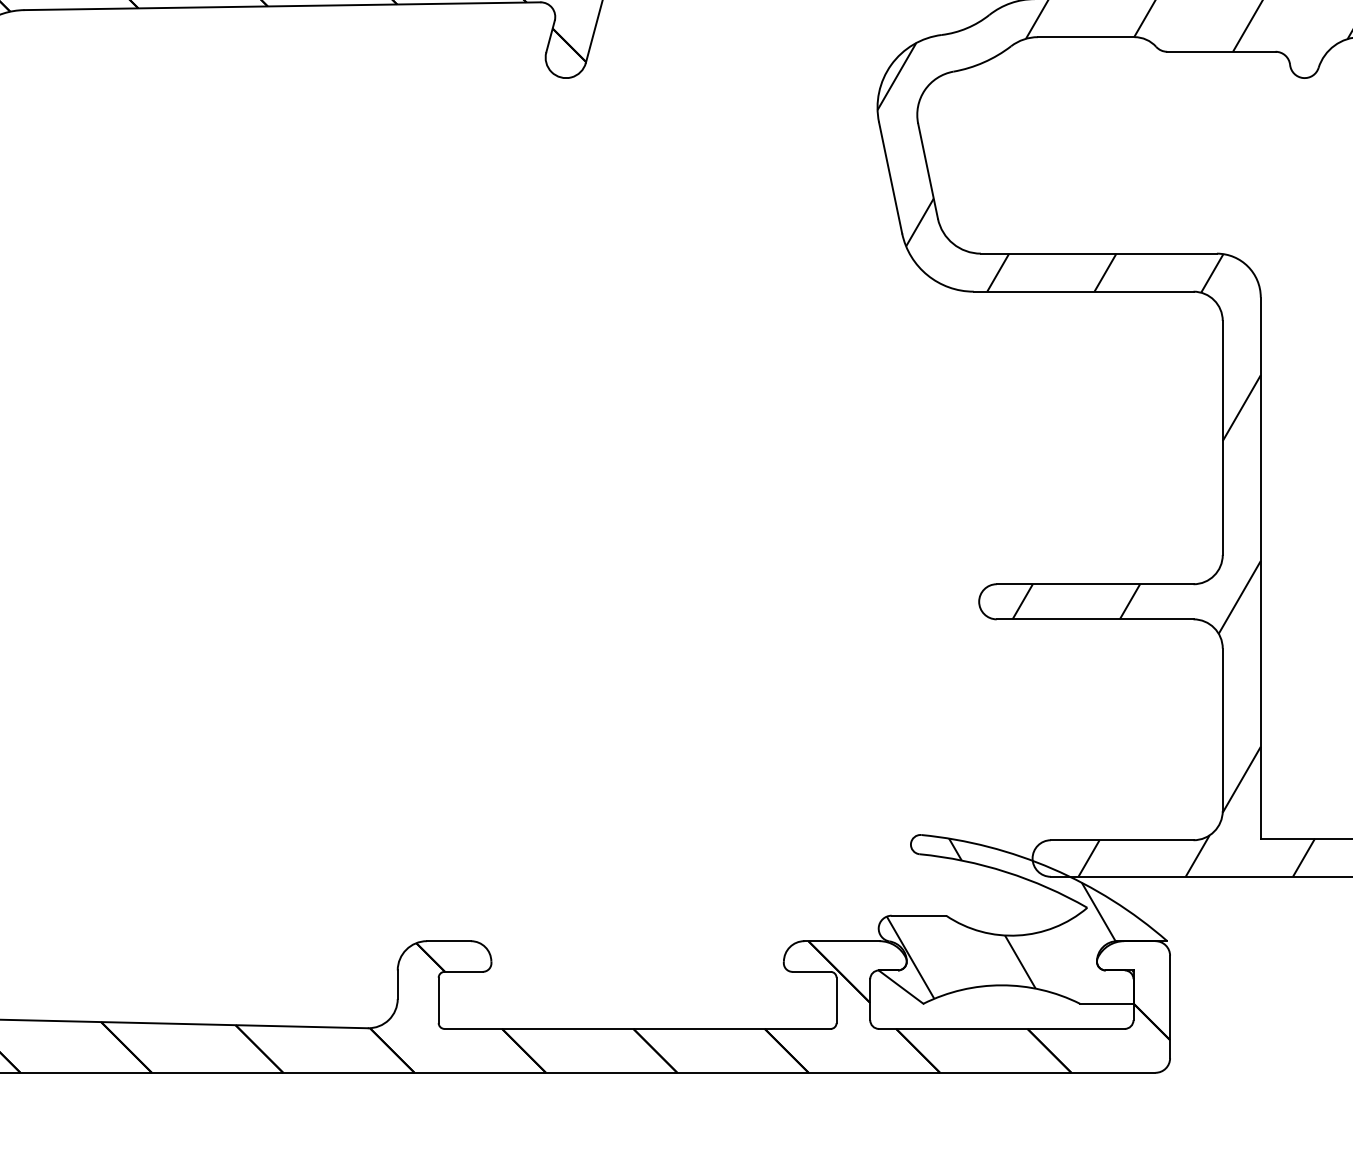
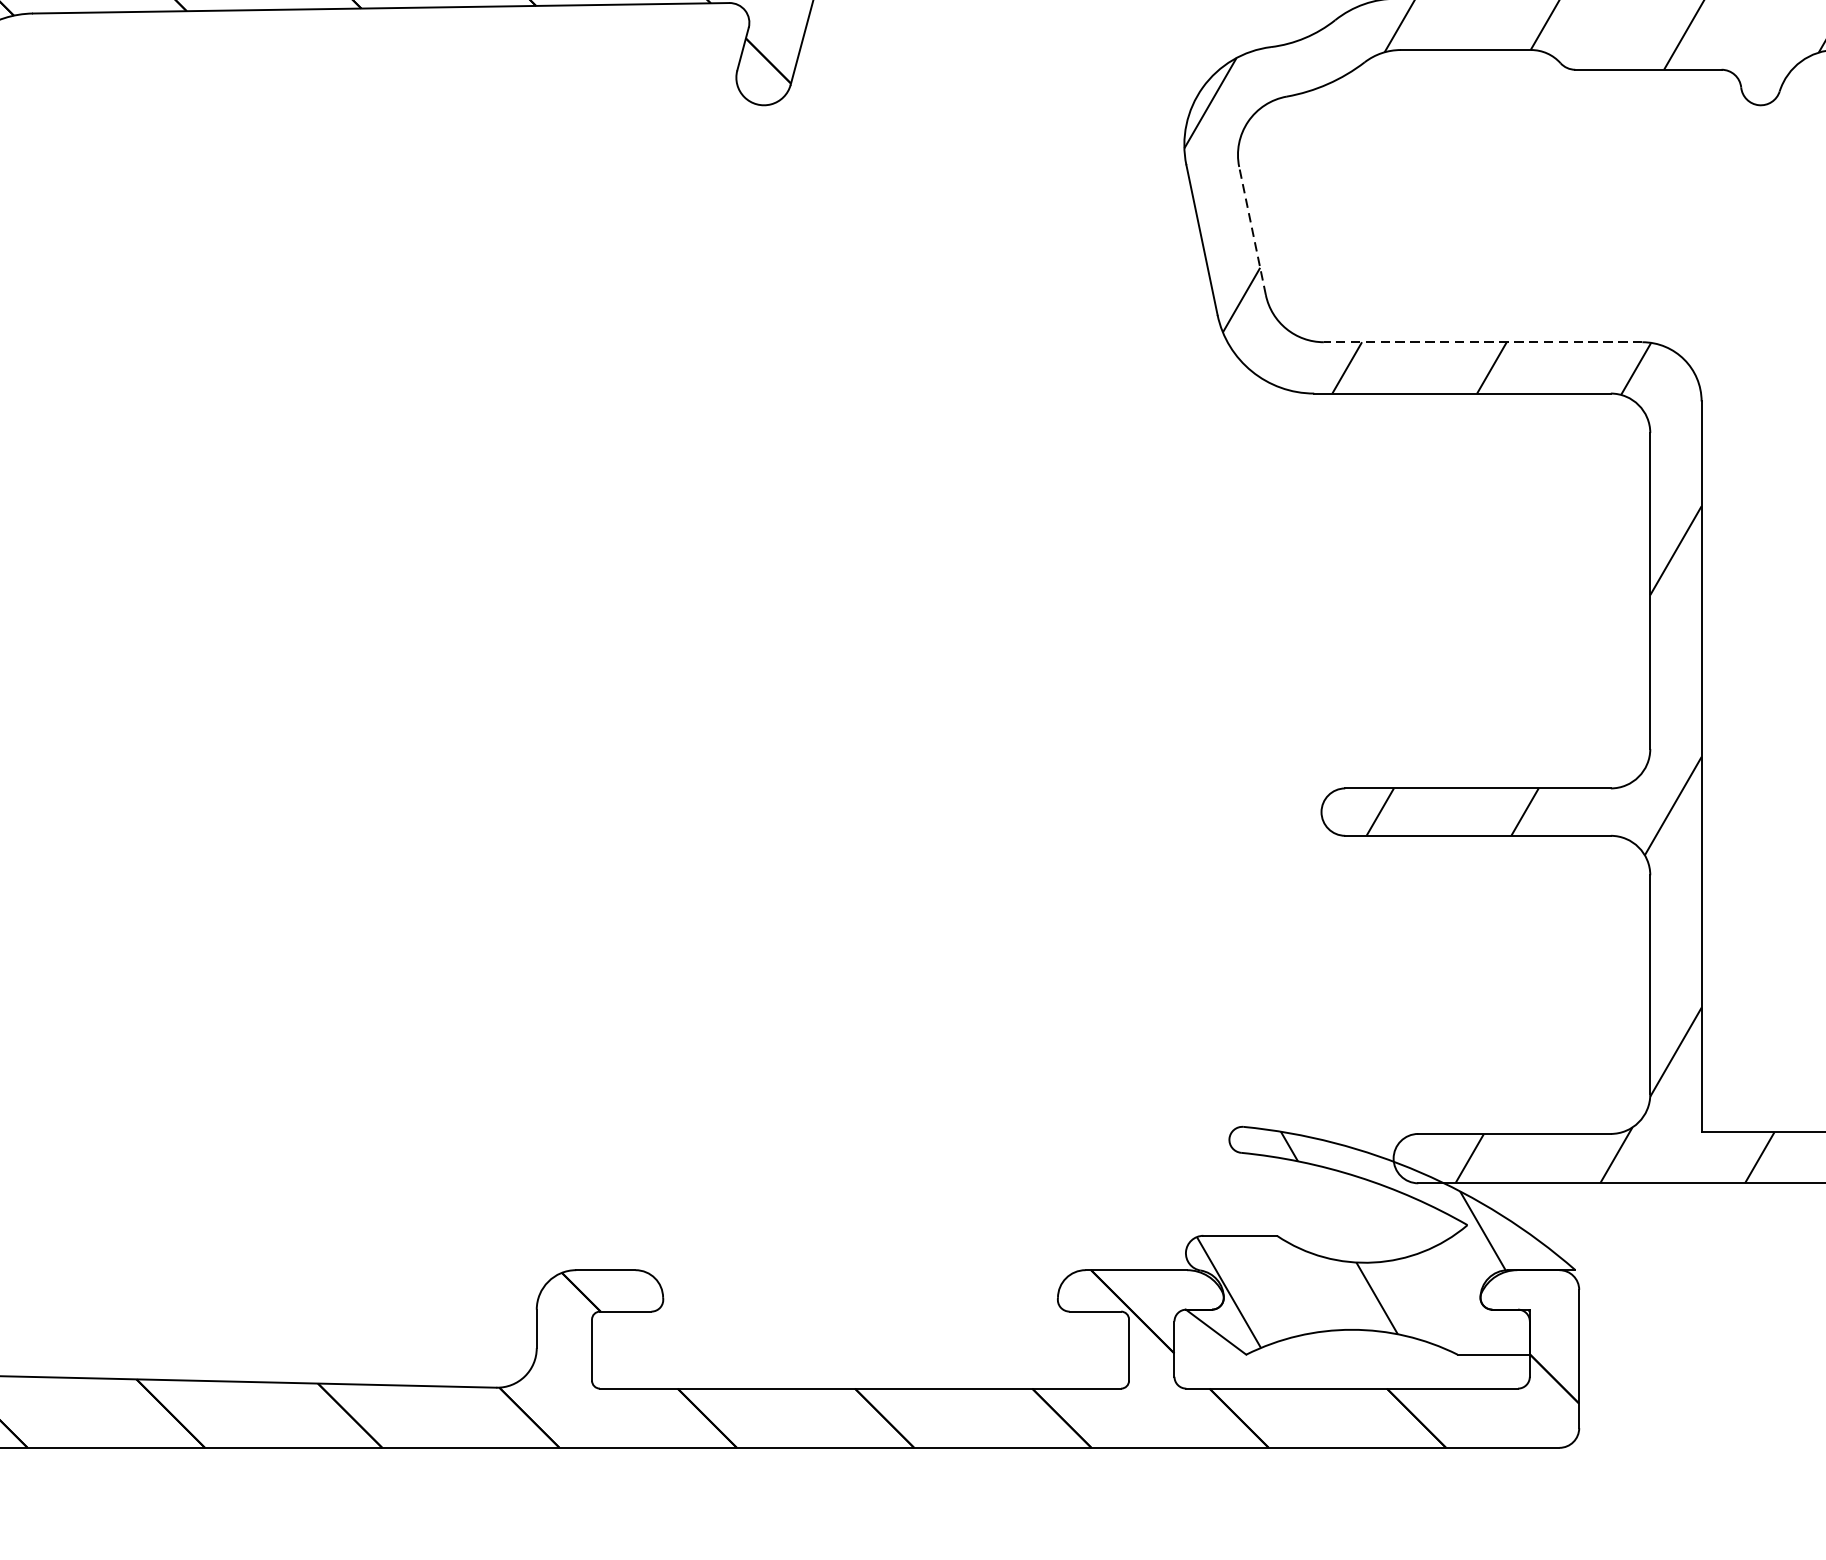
line: (927, 170) -> (1251, 229), solid -> dashed
line: (1098, 253) -> (1482, 342), solid -> dashed

